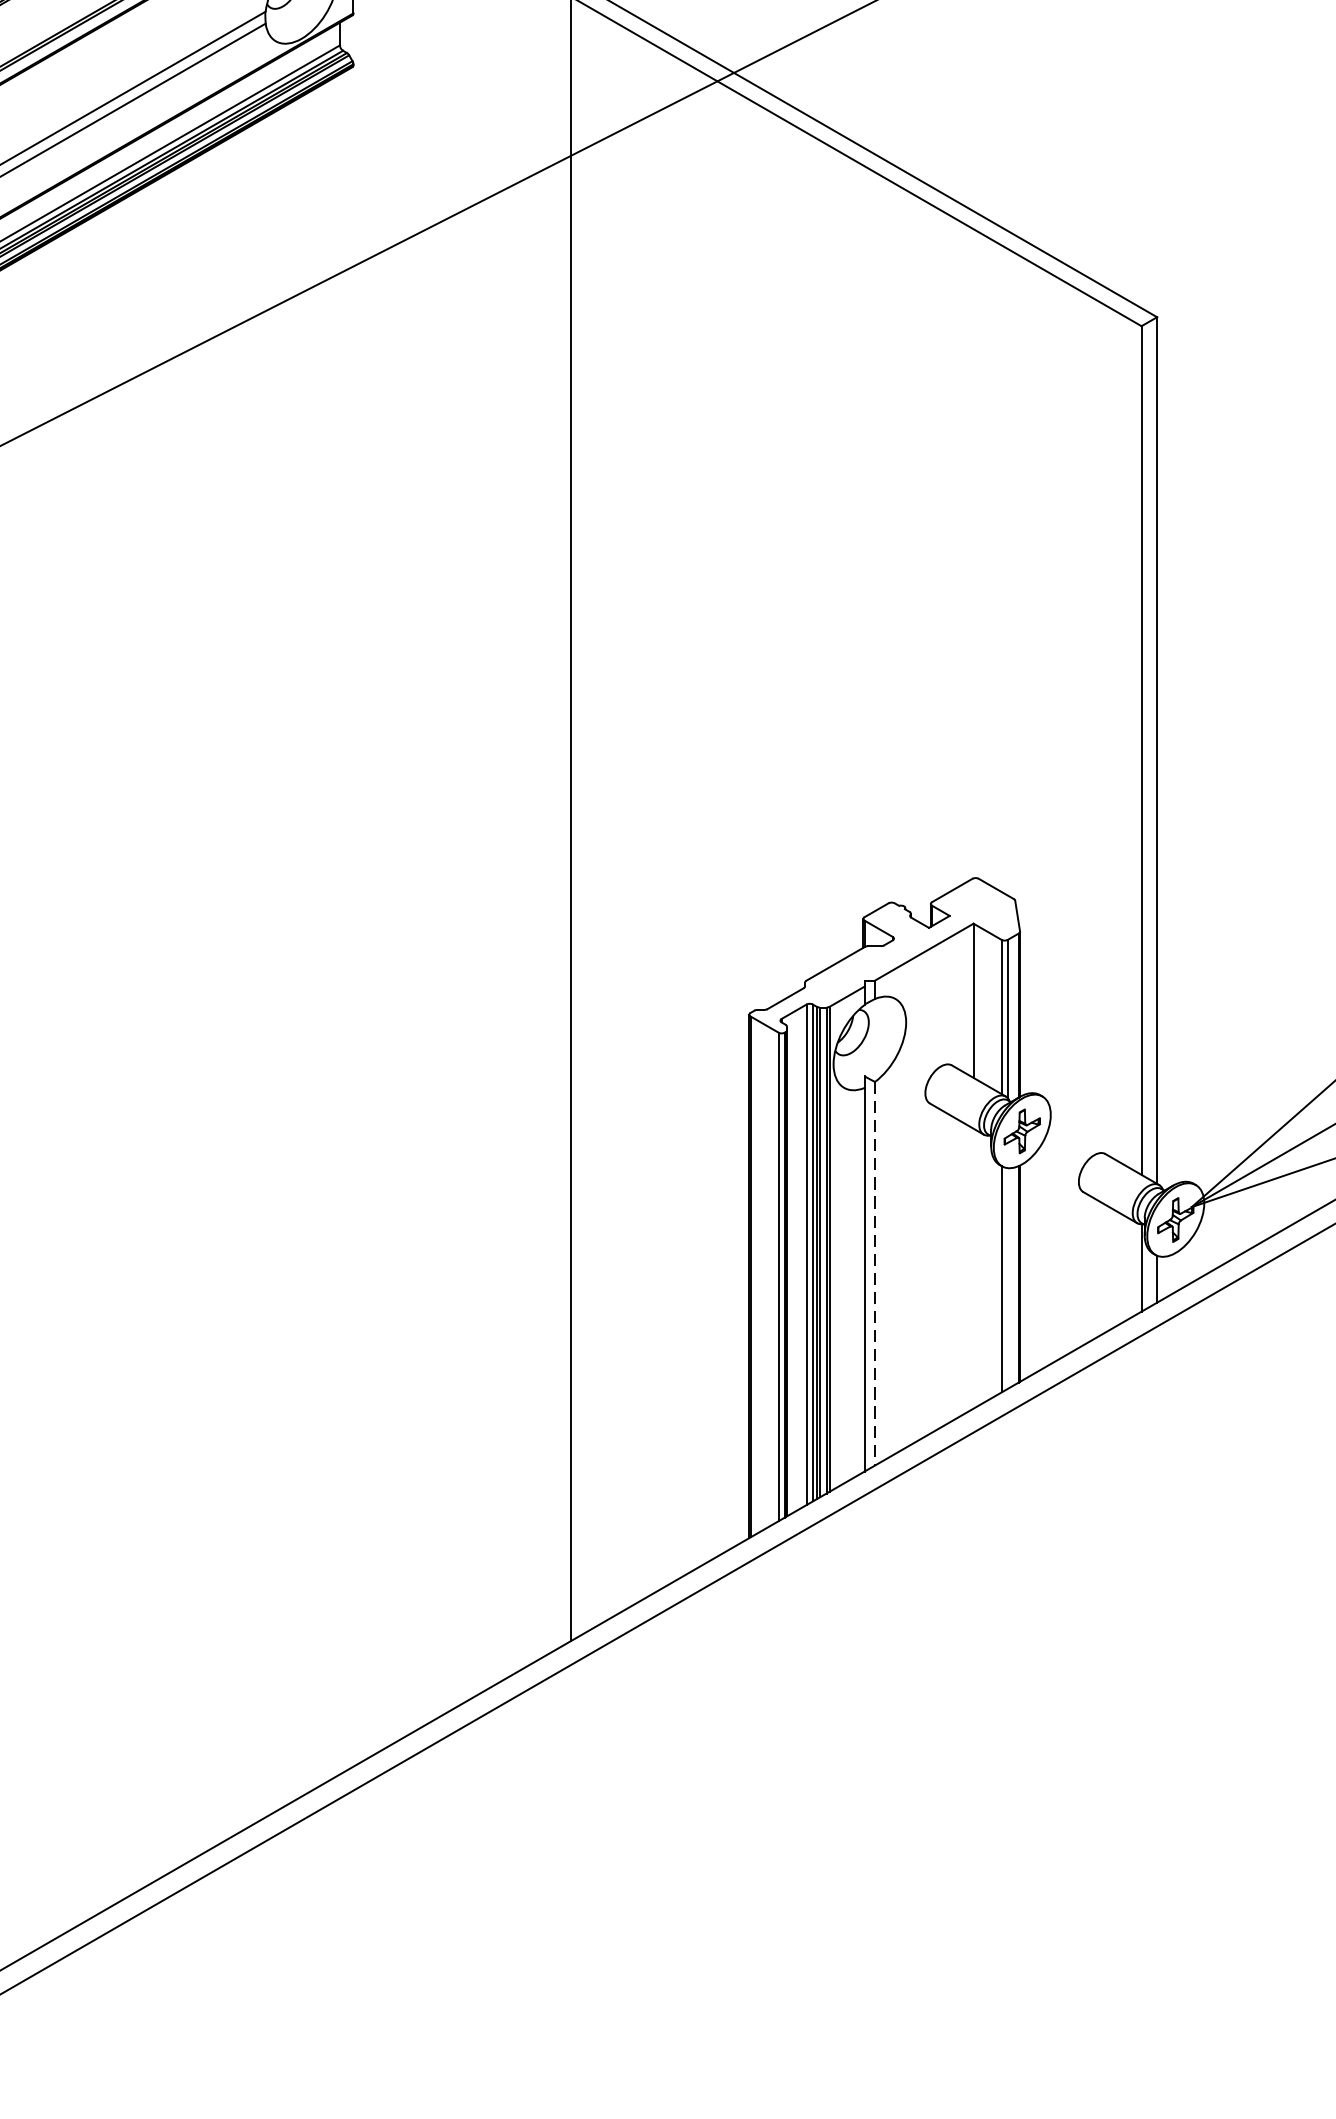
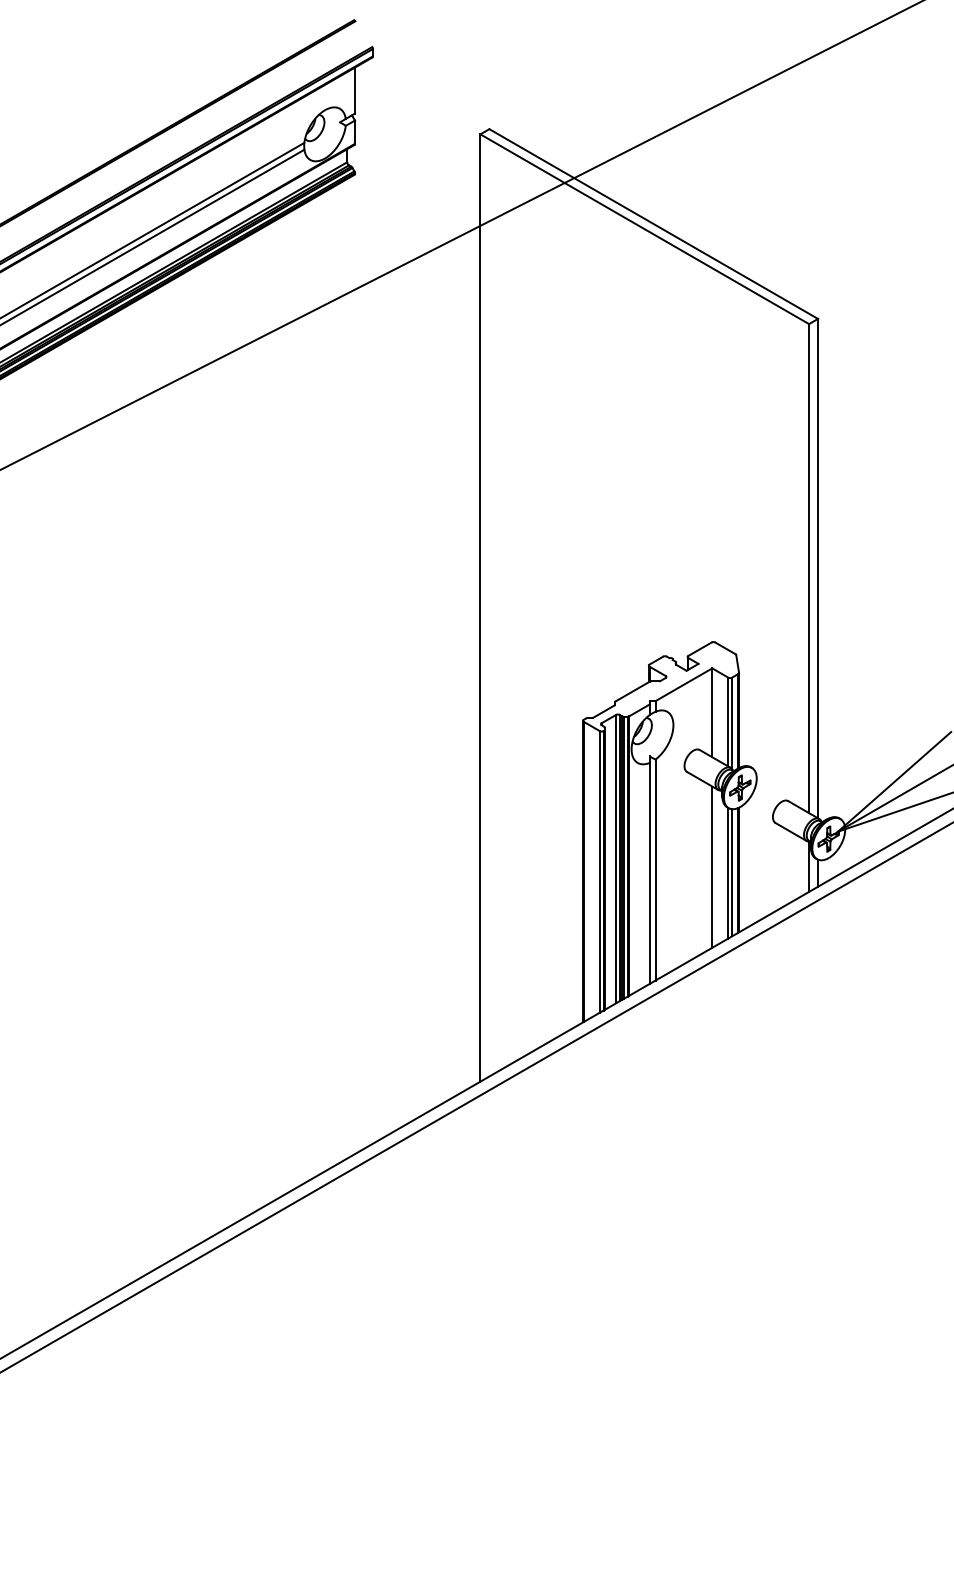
line: (973, 1267) -> (712, 866), added
line: (875, 1274) -> (655, 870), dashed -> solid
line: (1006, 1277) -> (731, 872), added

